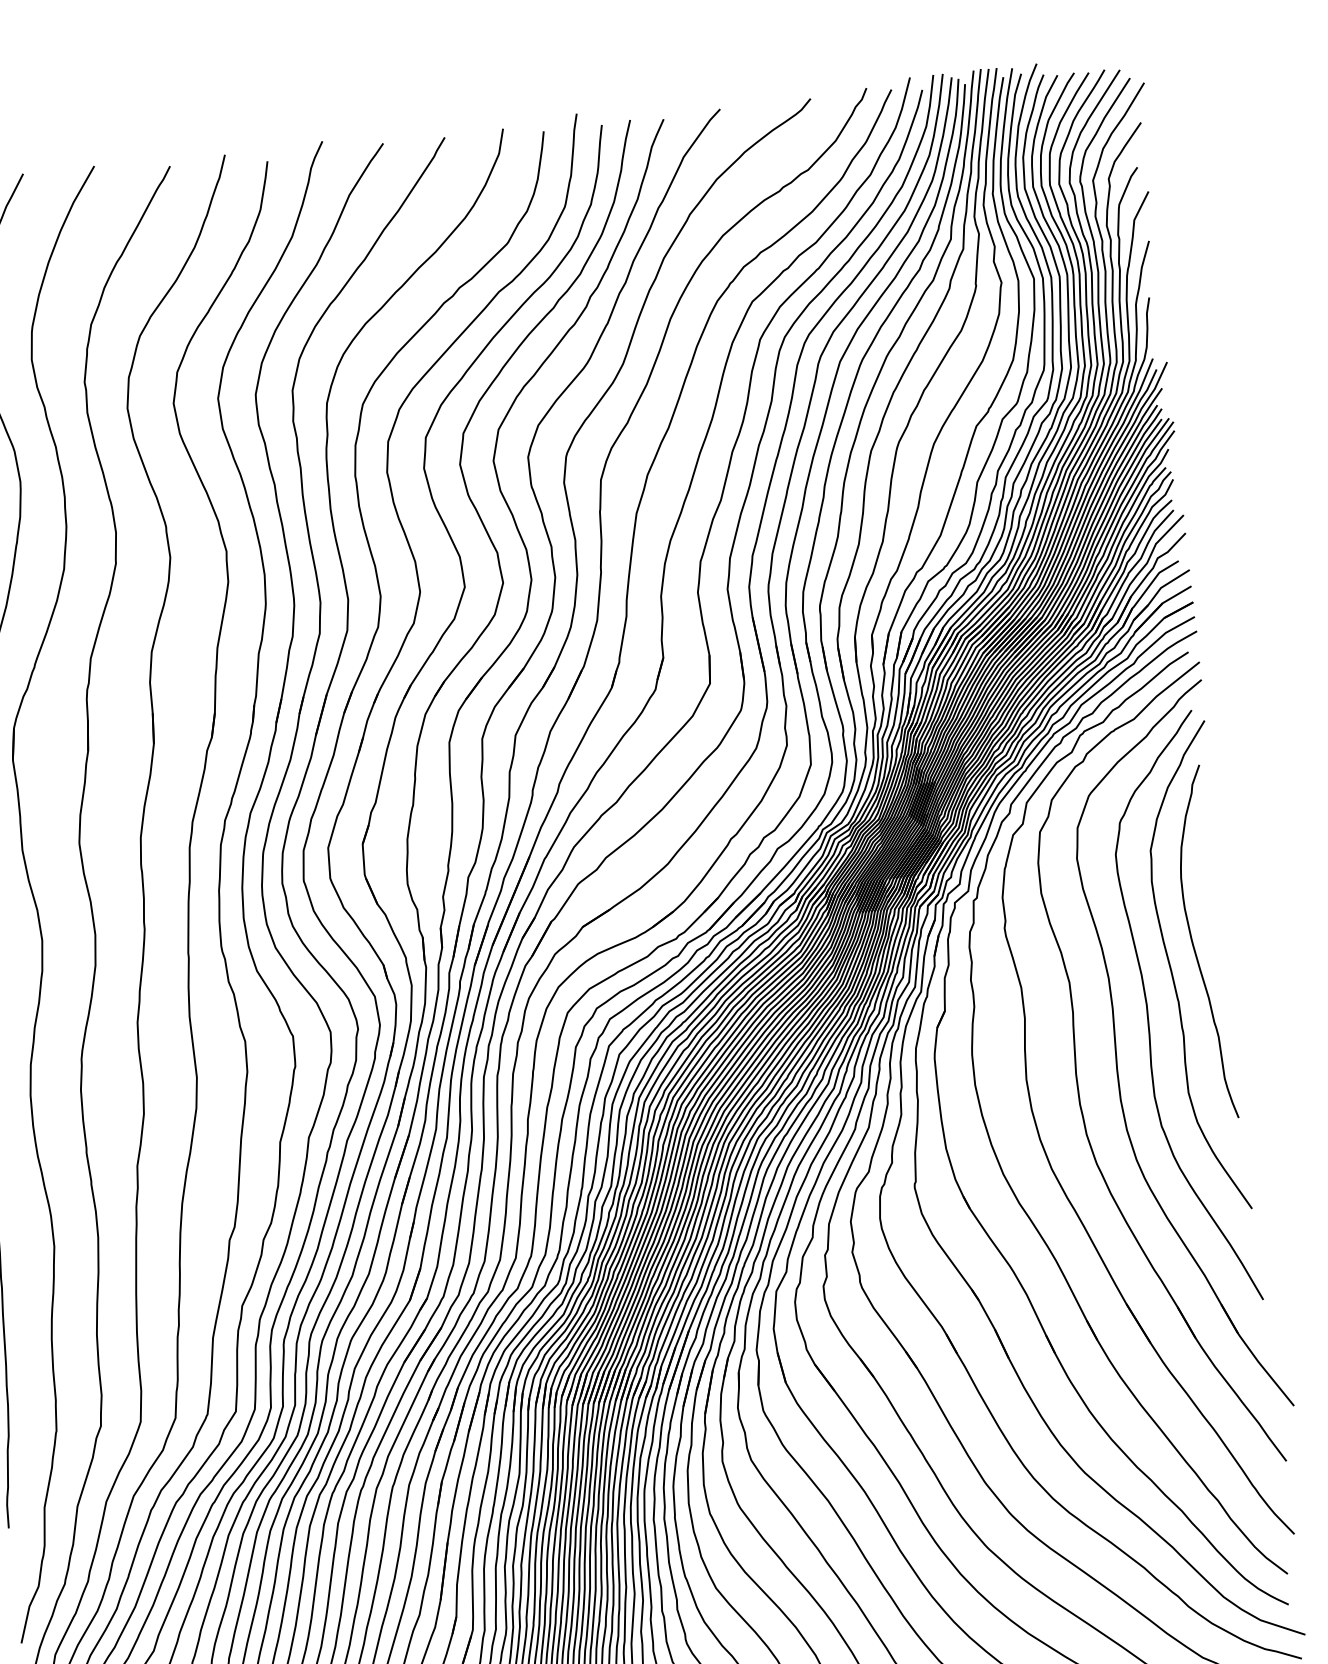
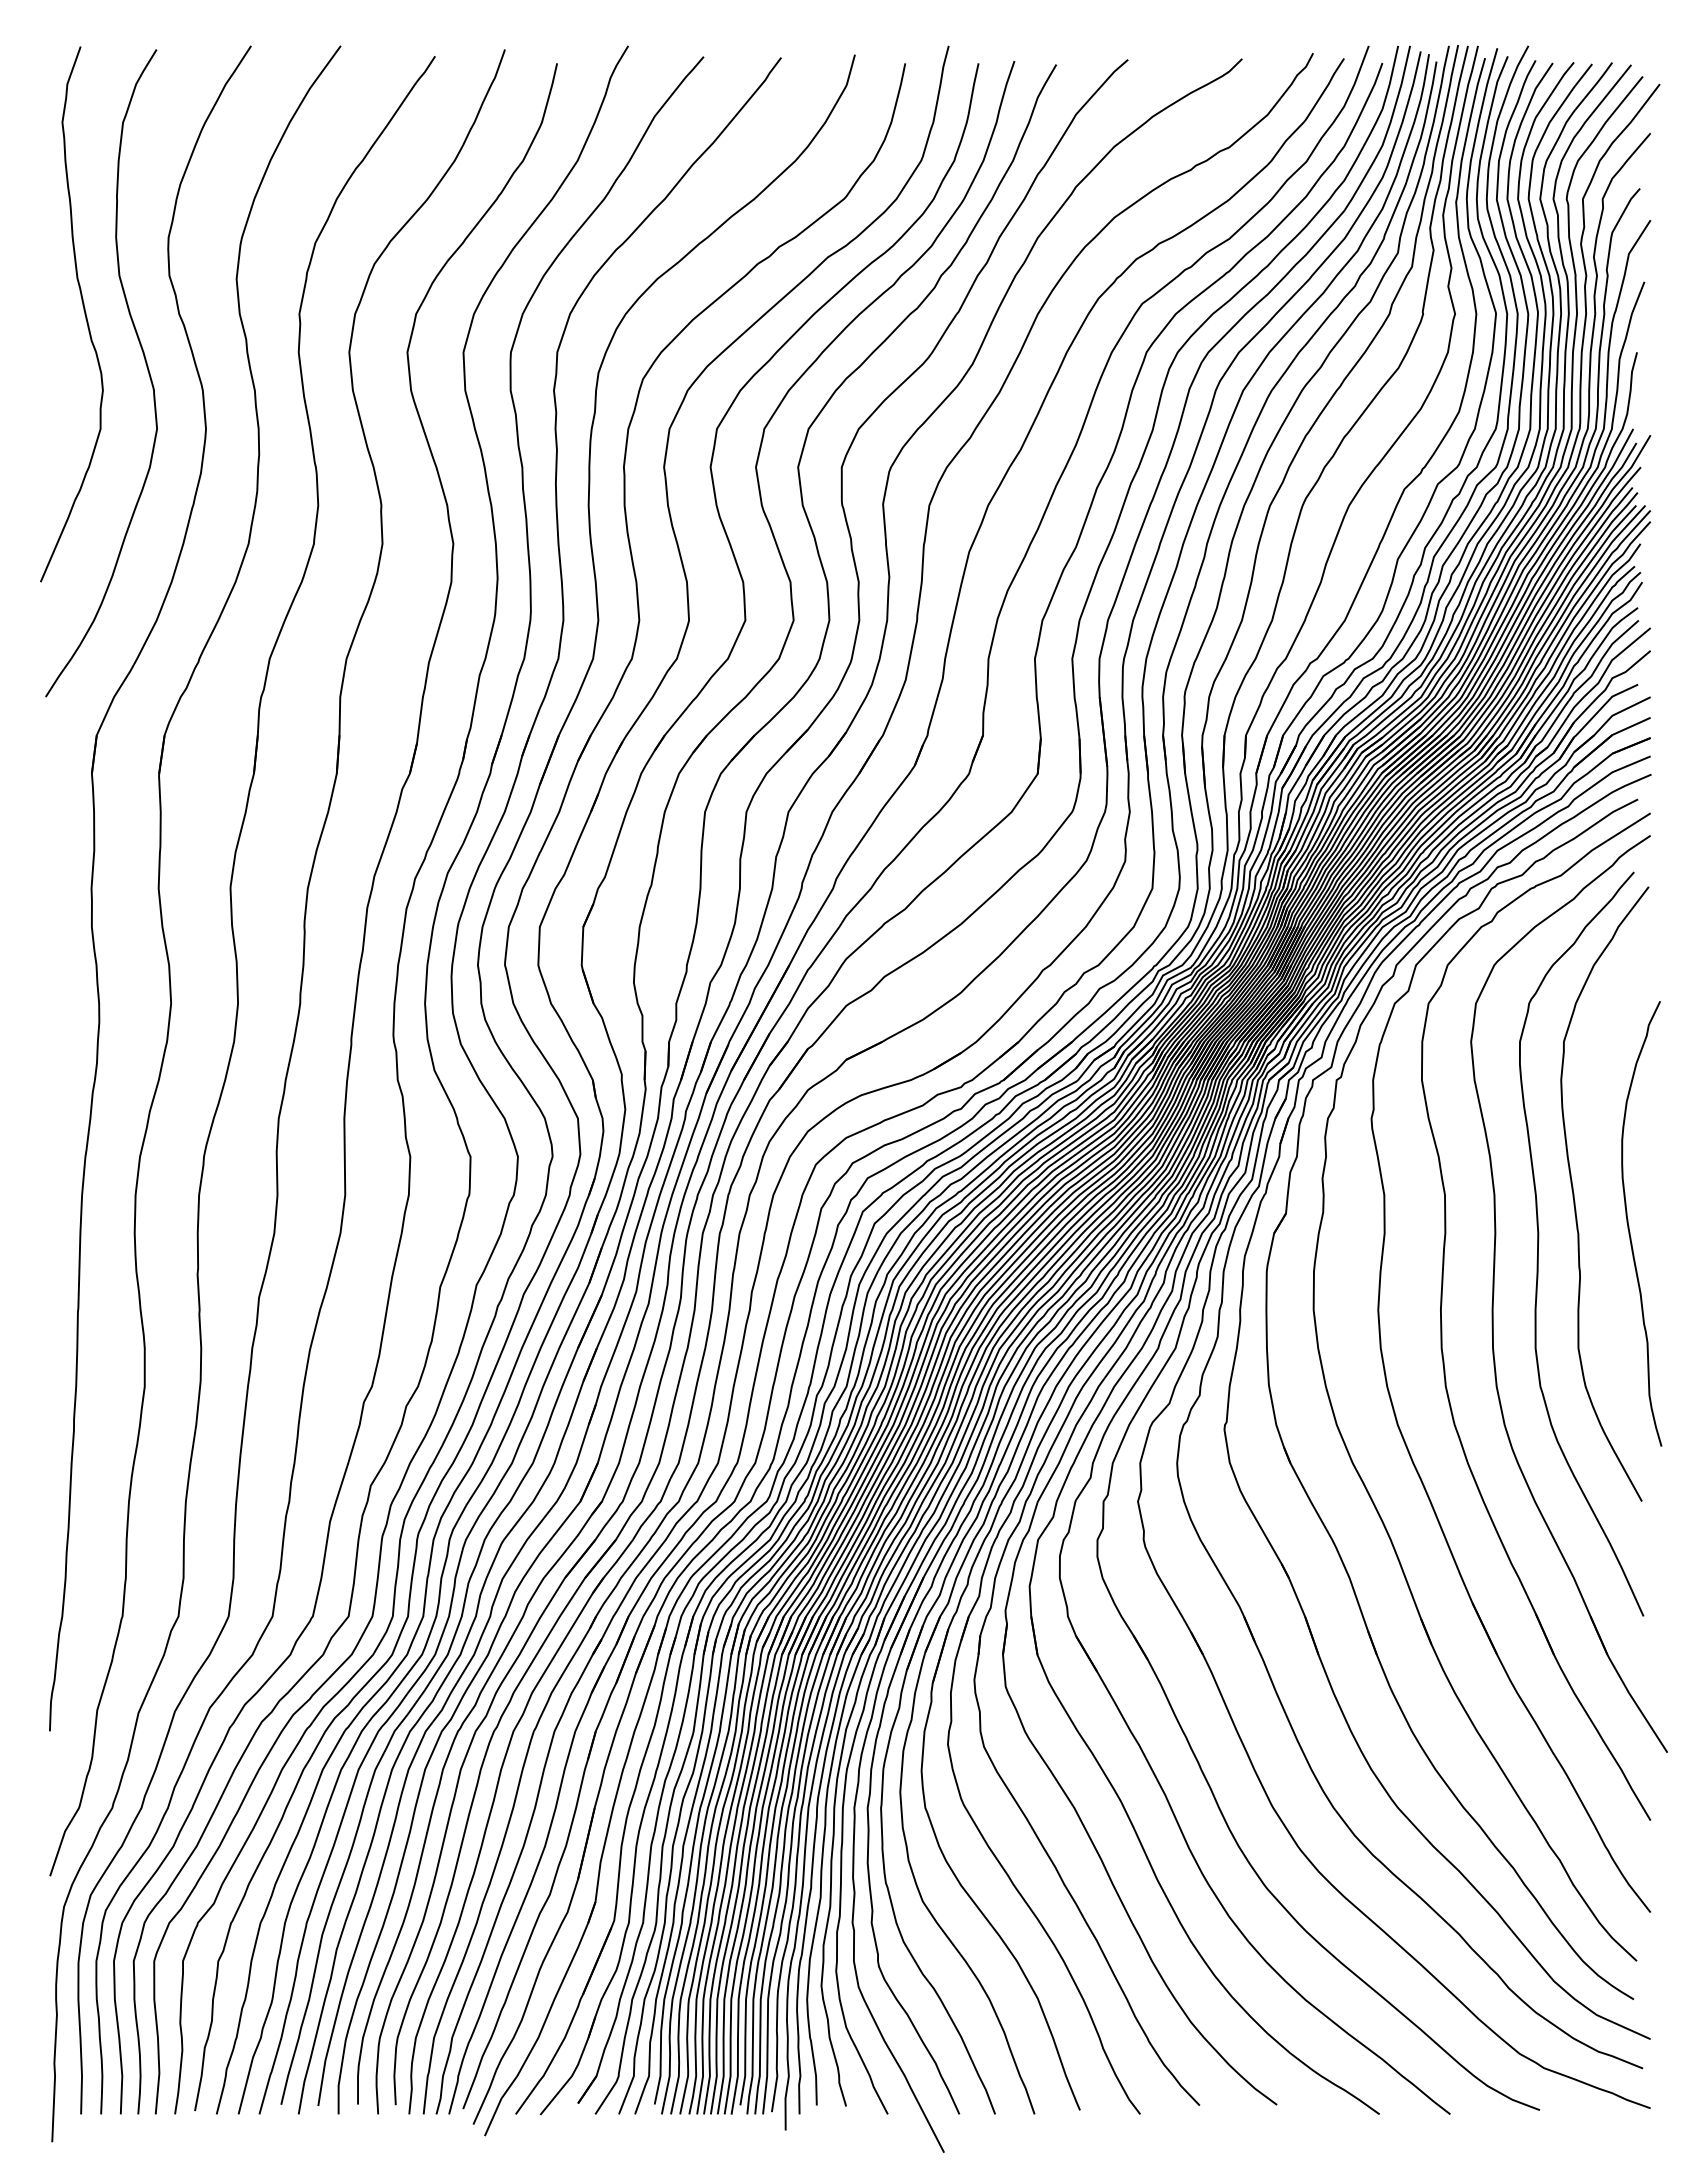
curve: (1194, 946) -> (1629, 1226), moved

